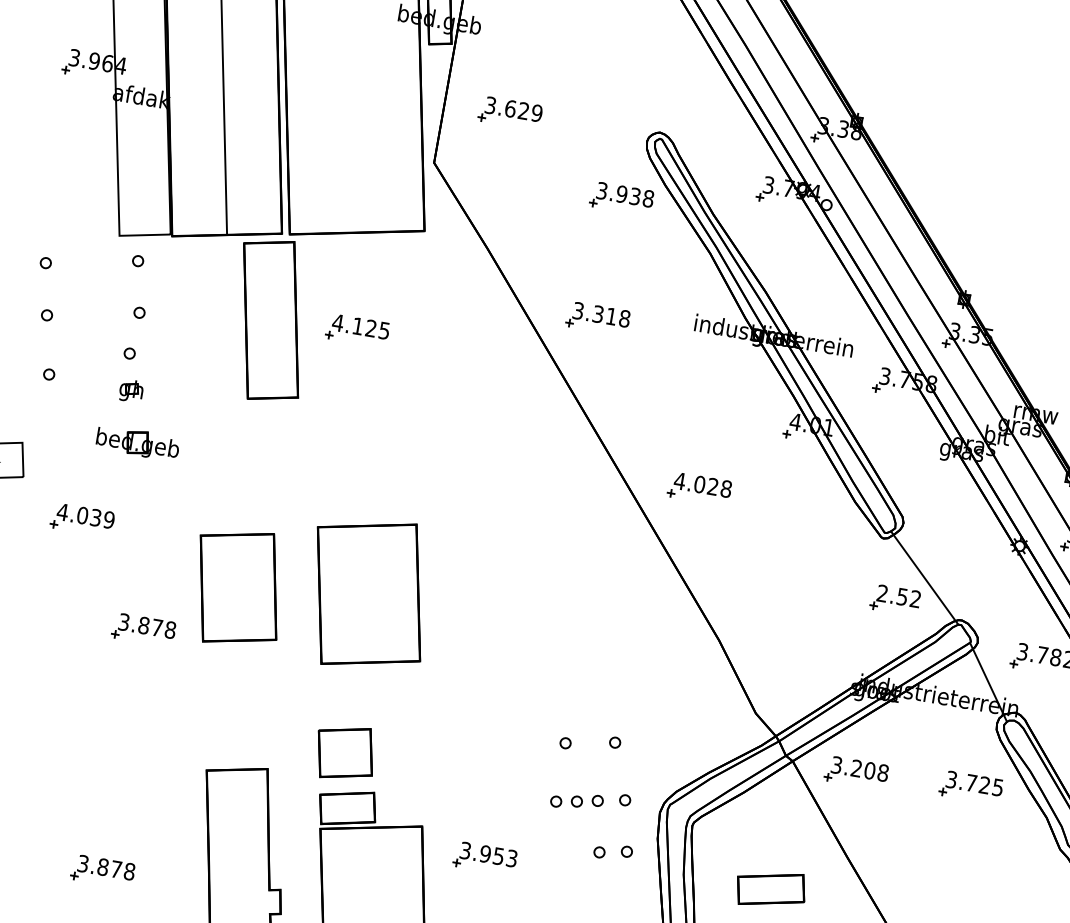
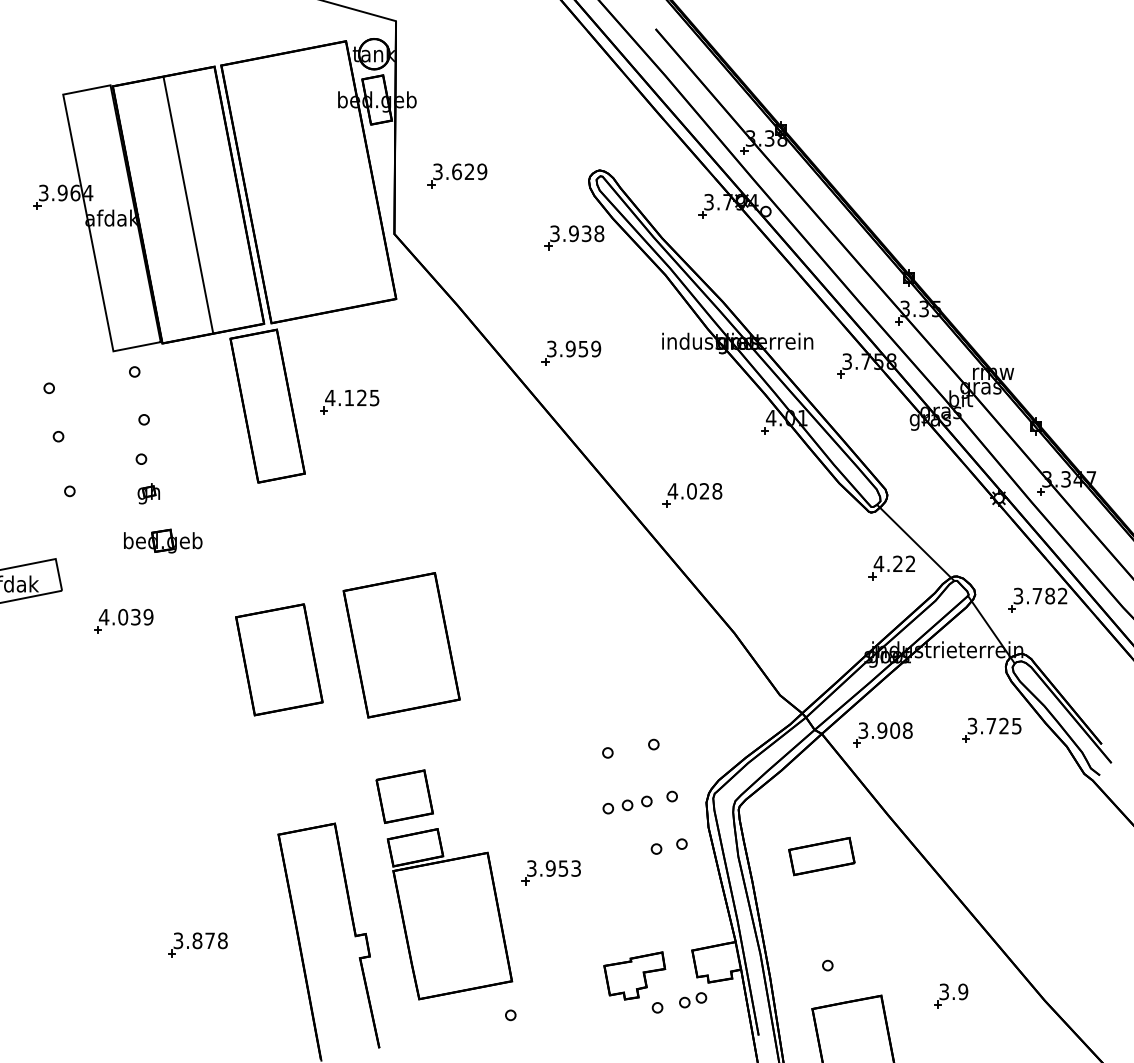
text: (611, 315) -> (583, 348), 3.318 -> 3.959
text: (891, 594) -> (887, 563), 2.52 -> 4.22
part: (143, 629) -> (197, 713), removed
text: (856, 768) -> (882, 730), 3.208 -> 3.908

